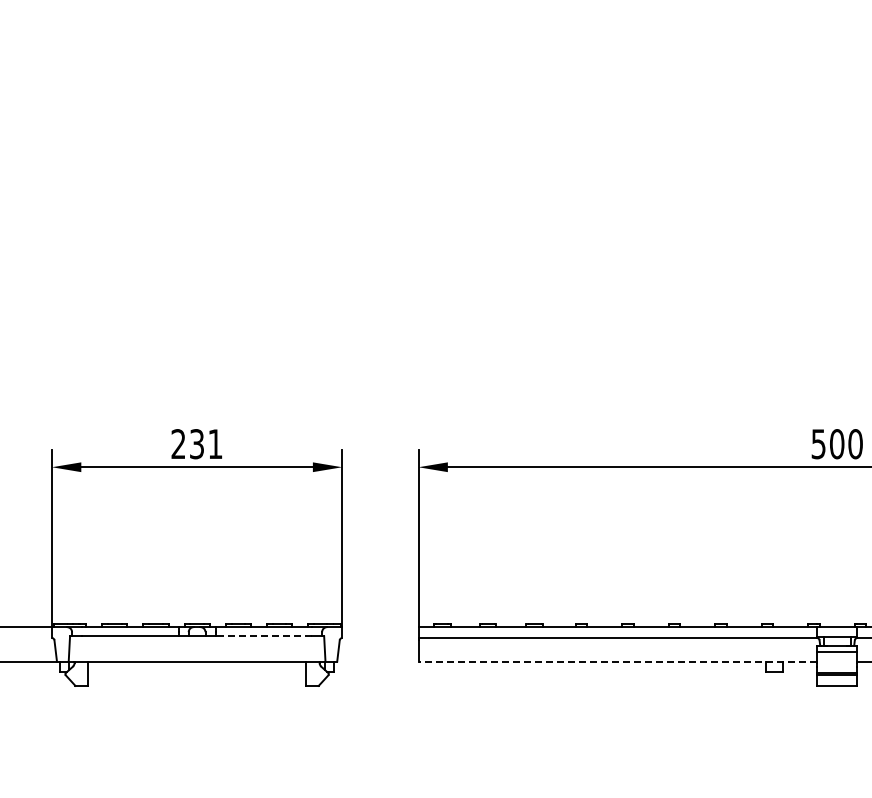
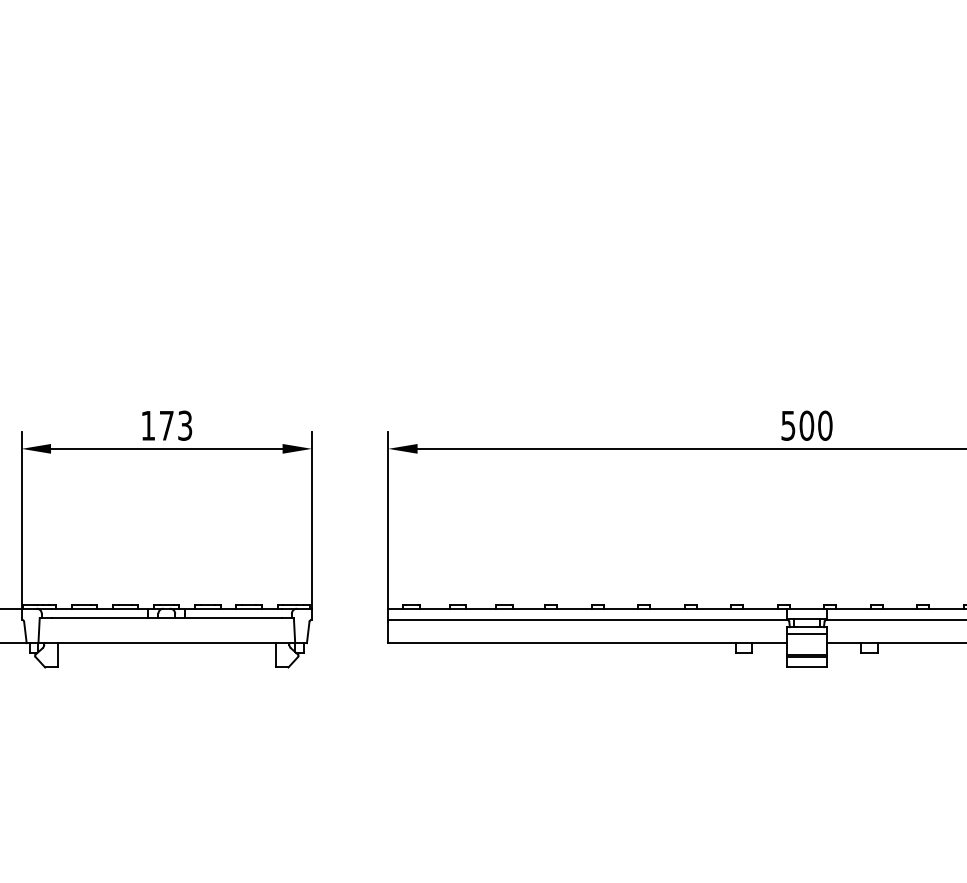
text: (196, 443) -> (166, 425), 231 -> 173
line: (263, 635) -> (233, 617), dashed -> solid
line: (617, 661) -> (587, 643), dashed -> solid

